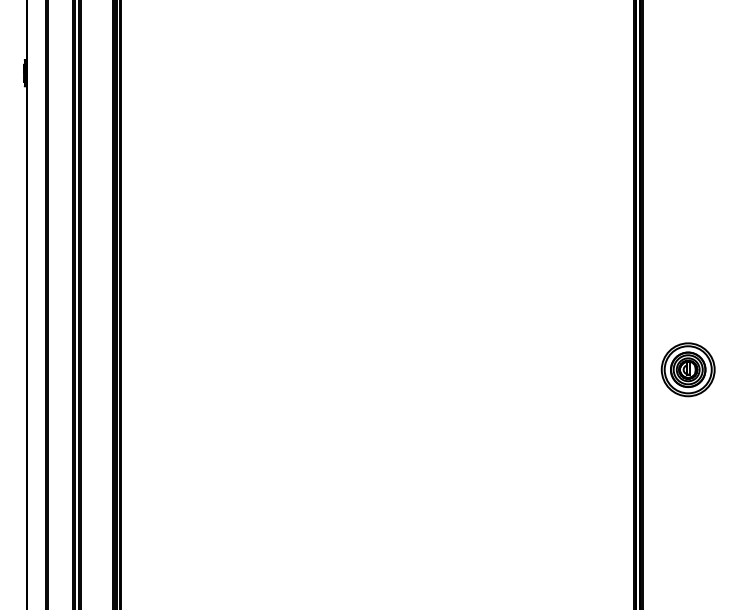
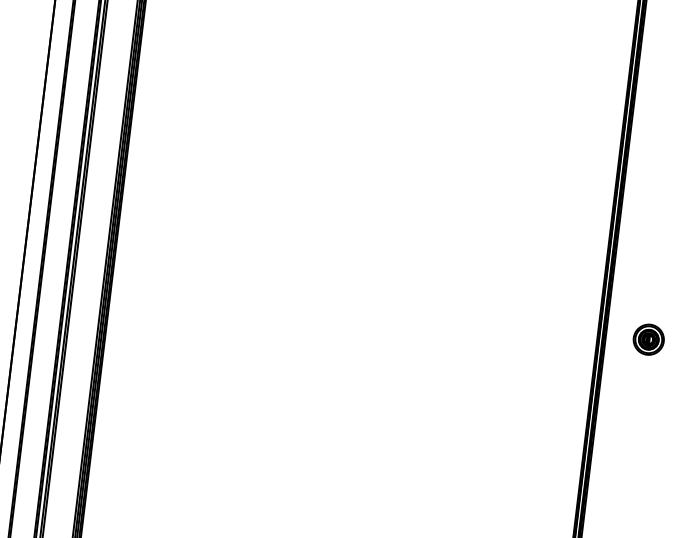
part: (687, 369) -> (648, 339), size x0.6

